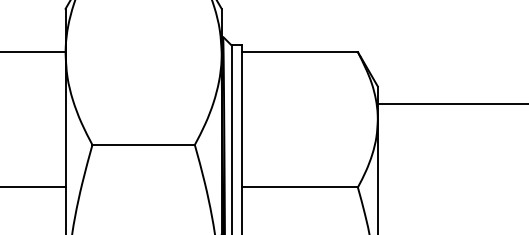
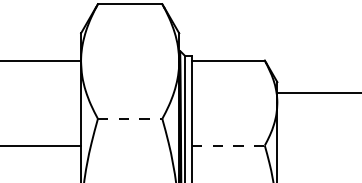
line: (144, 144) -> (130, 118), solid -> dashed
line: (300, 187) -> (228, 145), solid -> dashed

